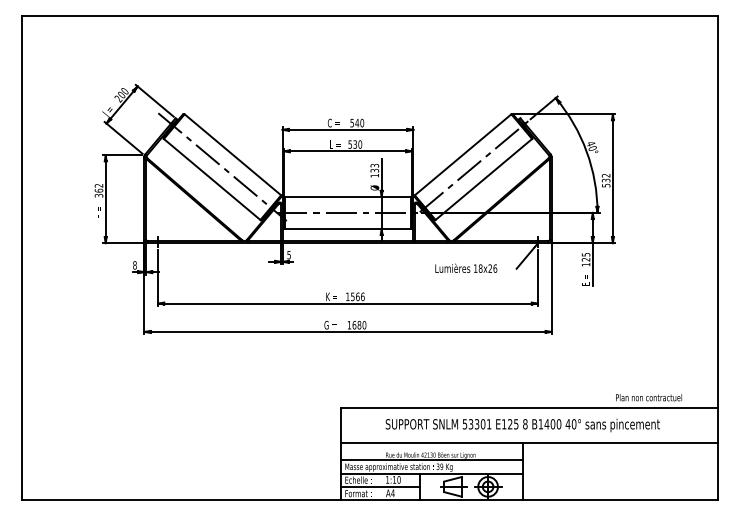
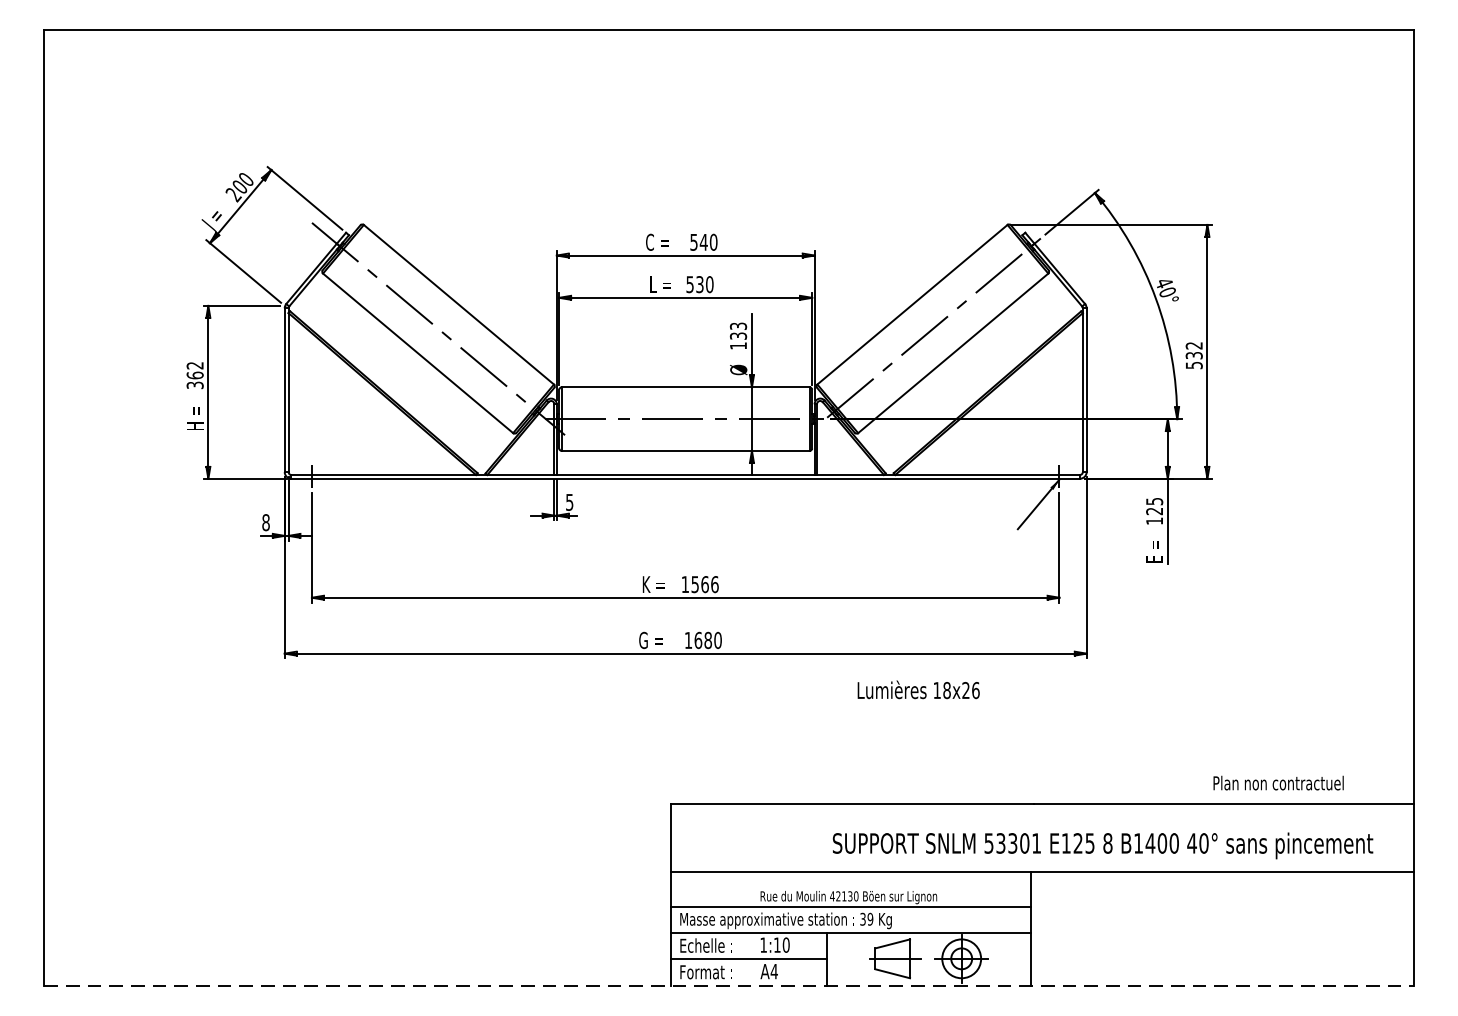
text: (466, 267) -> (919, 688), moved
text: (522, 425) -> (1102, 845), moved
line: (370, 500) -> (729, 985), solid -> dashed

